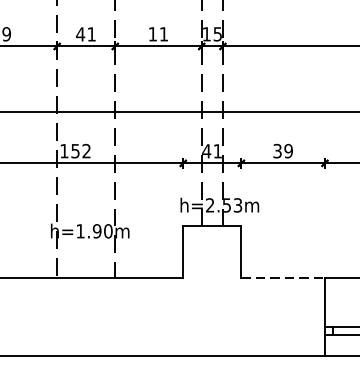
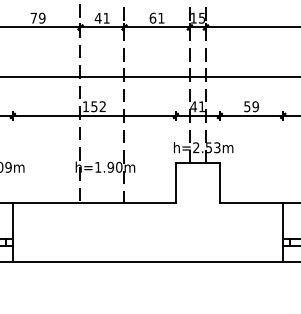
text: (152, 33) -> (152, 17), 11 -> 61
text: (277, 150) -> (247, 106), 39 -> 59
line: (283, 277) -> (251, 202), dashed -> solid

